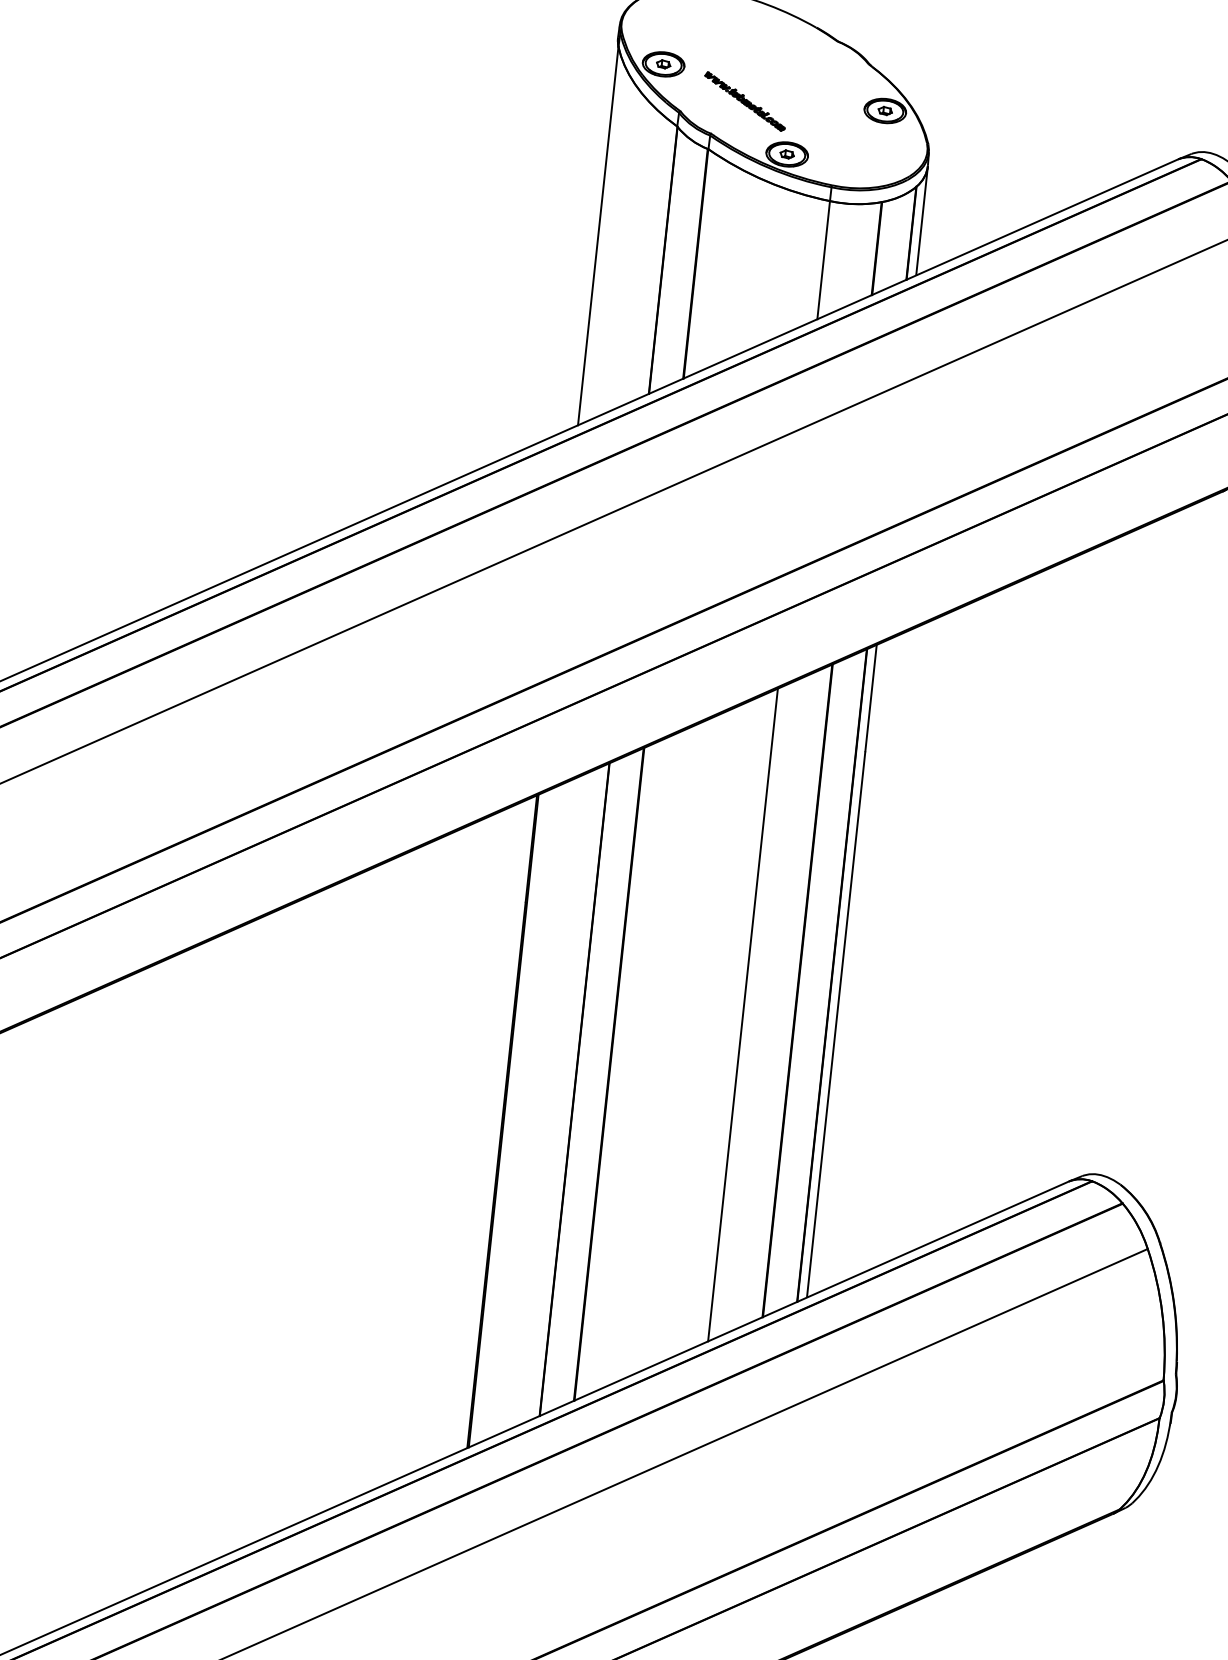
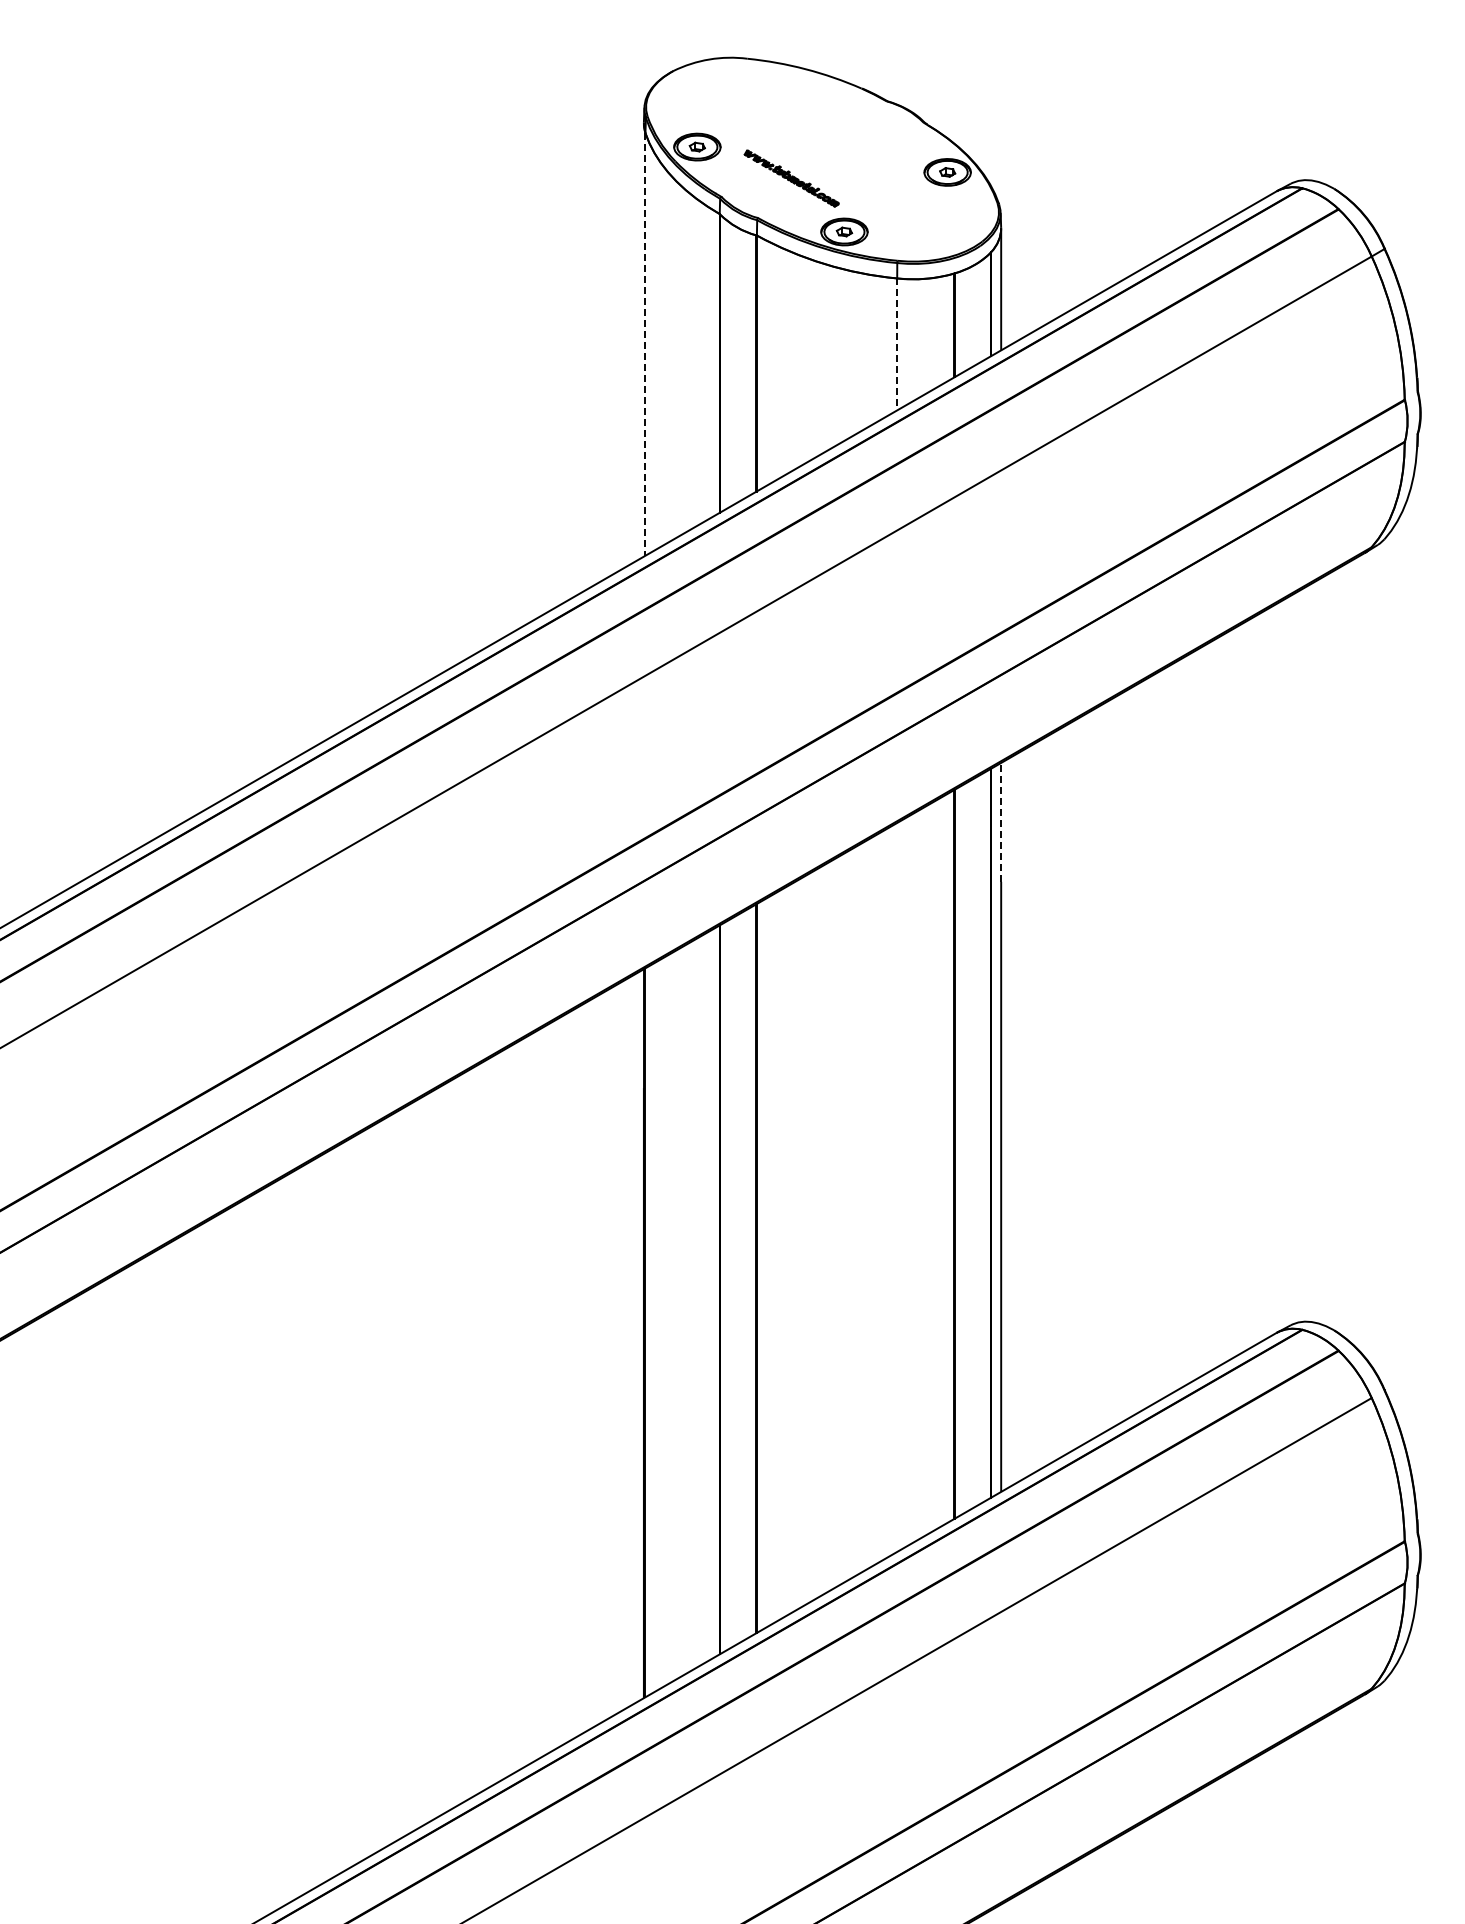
line: (598, 236) -> (645, 344), solid -> dashed
line: (823, 260) -> (897, 344), solid -> dashed
line: (871, 697) -> (1001, 821), solid -> dashed
line: (743, 1014) -> (897, 1186), removed

